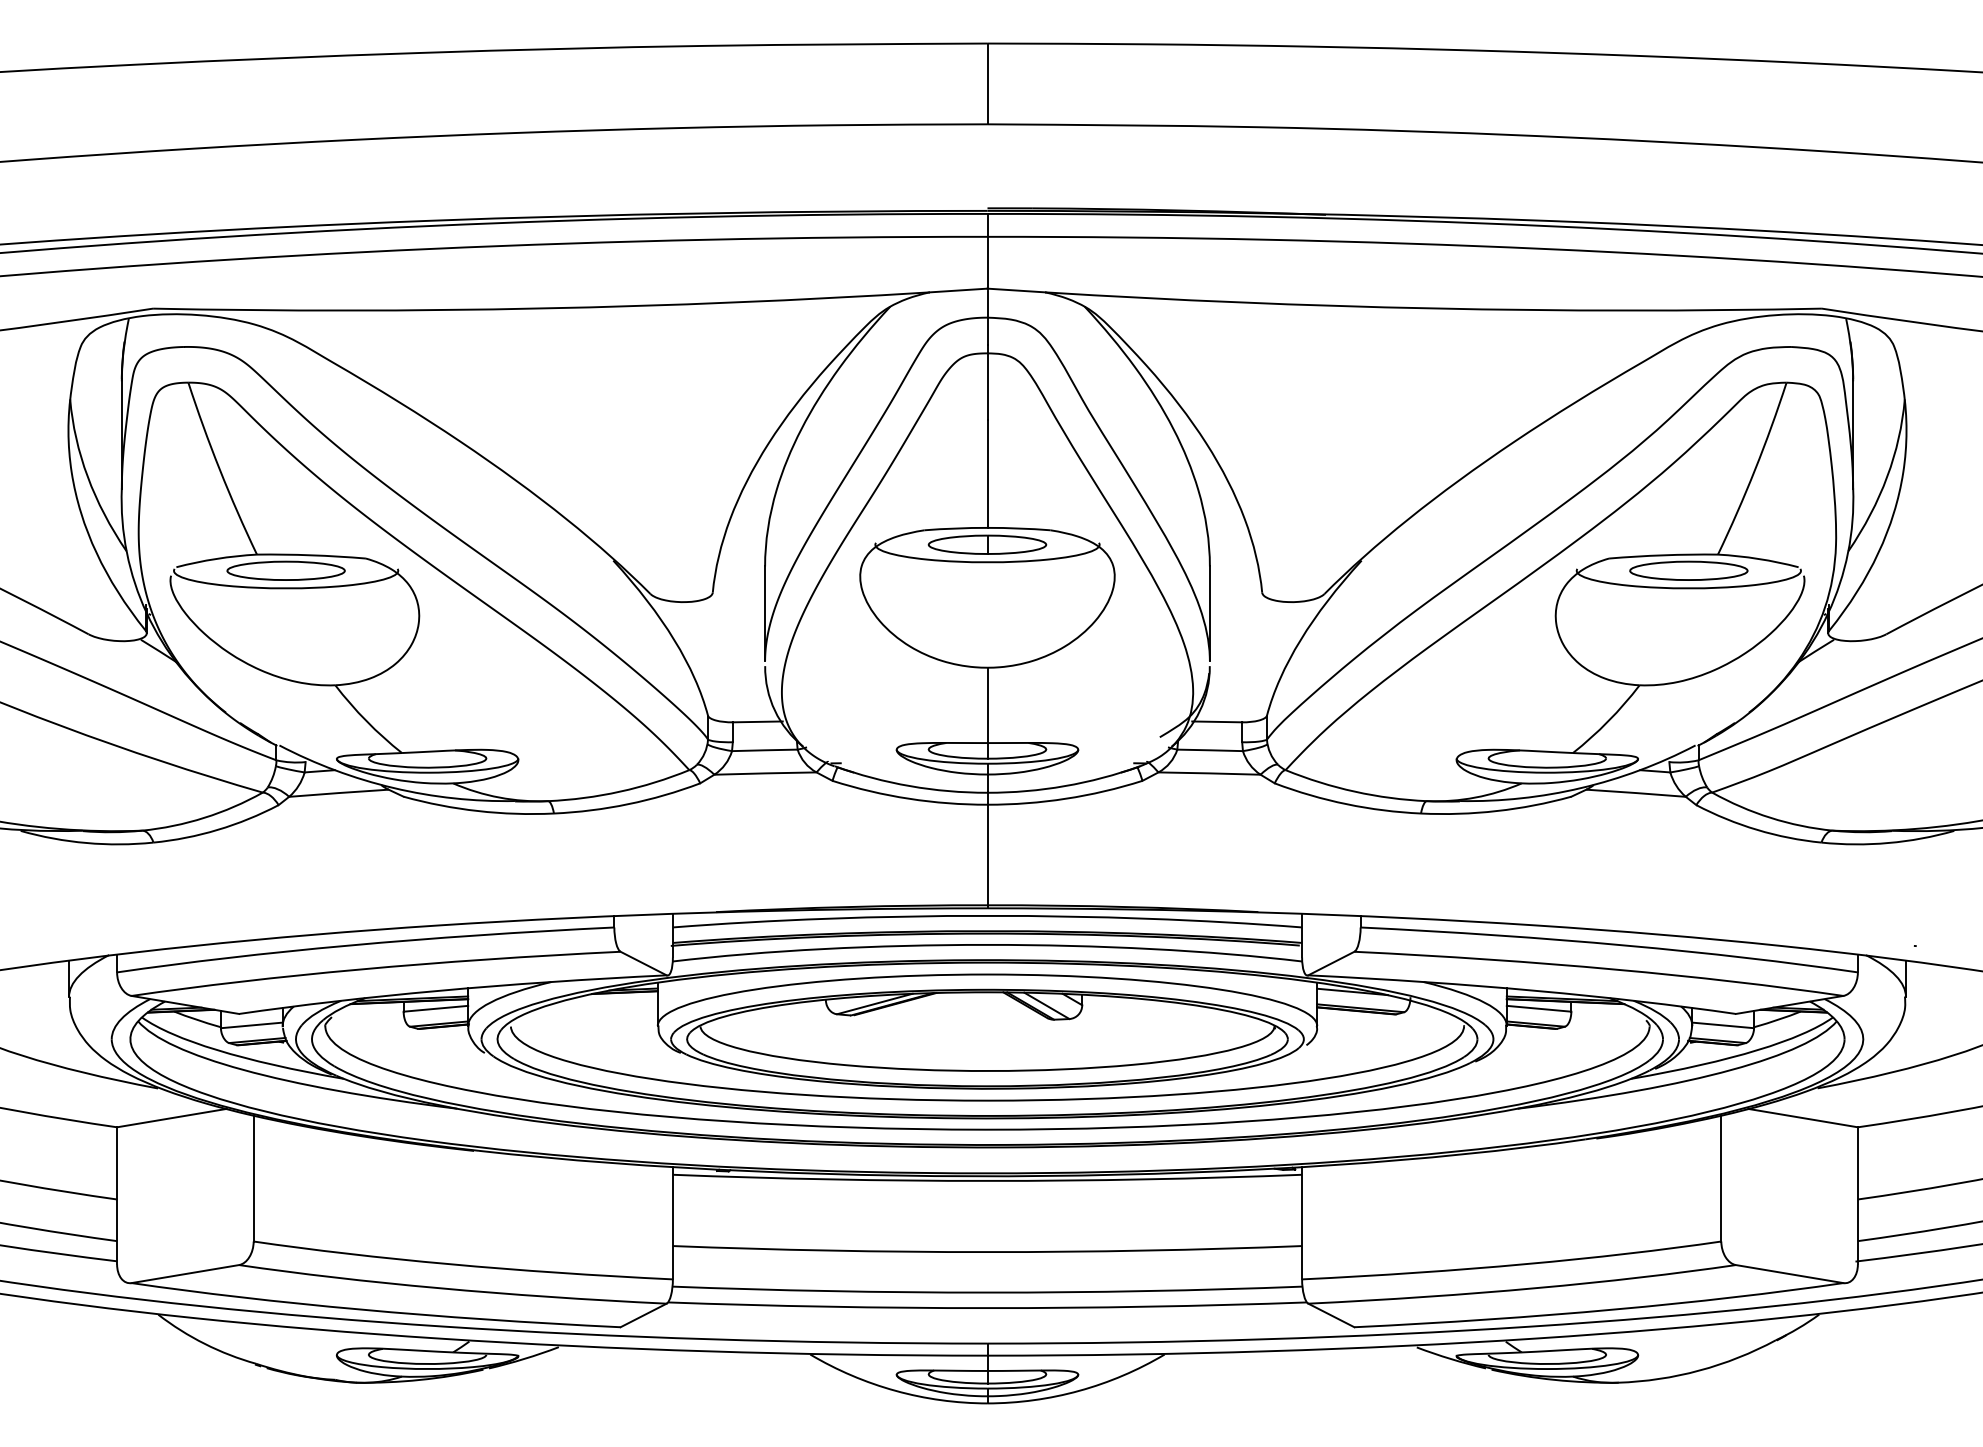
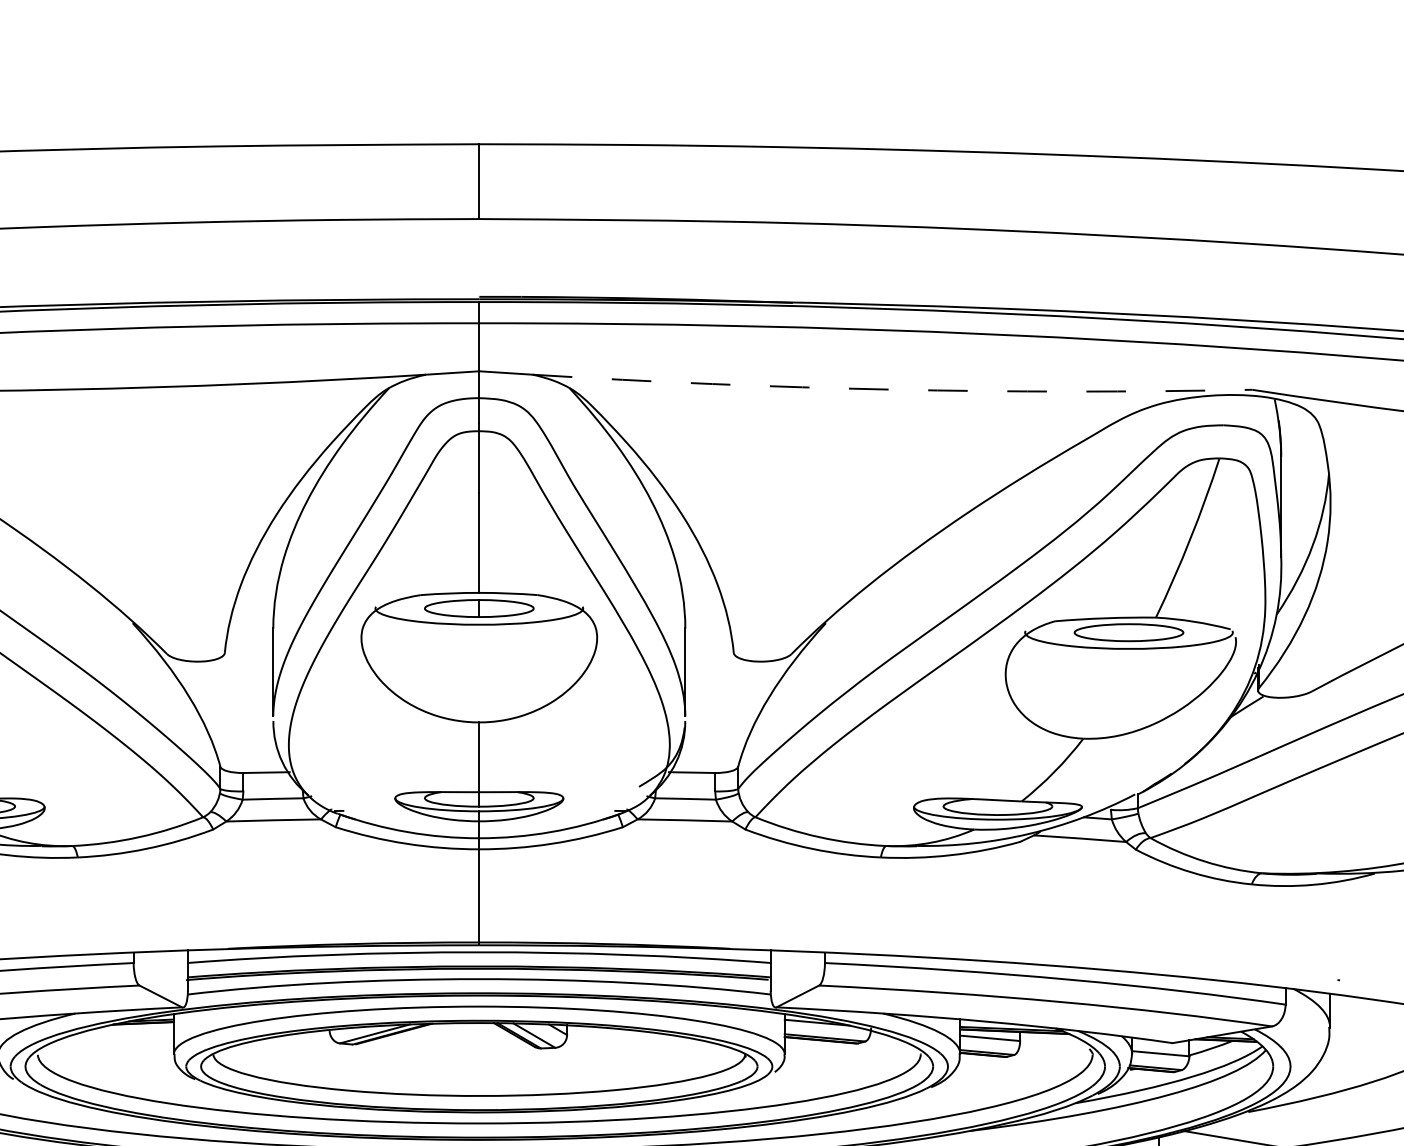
arc: (1433, 308) -> (892, 389), solid -> dashed

